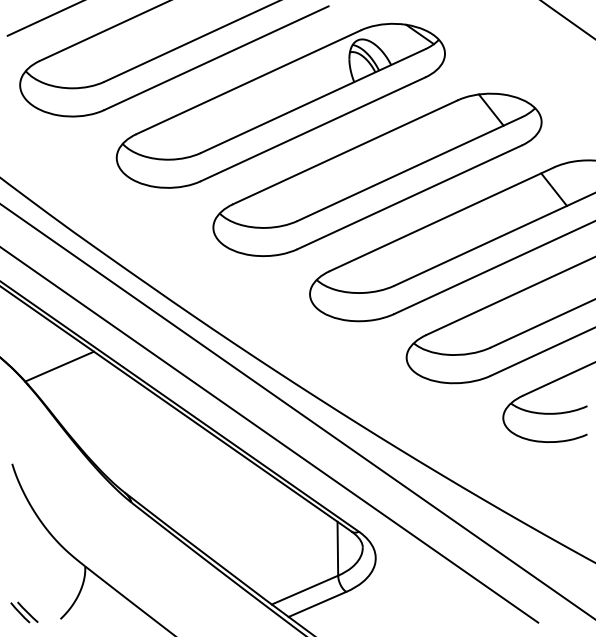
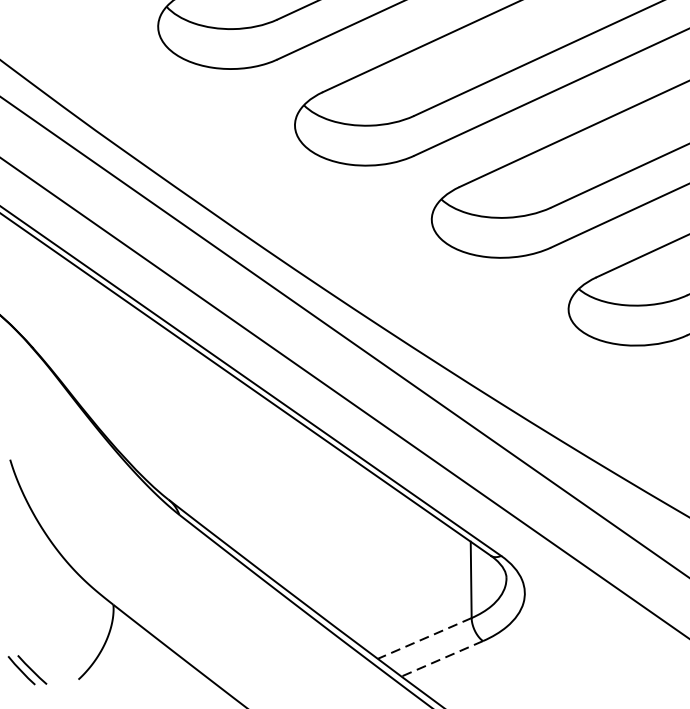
line: (59, 366) -> (77, 321), removed
line: (304, 590) -> (423, 639), solid -> dashed
line: (316, 604) -> (440, 658), solid -> dashed

